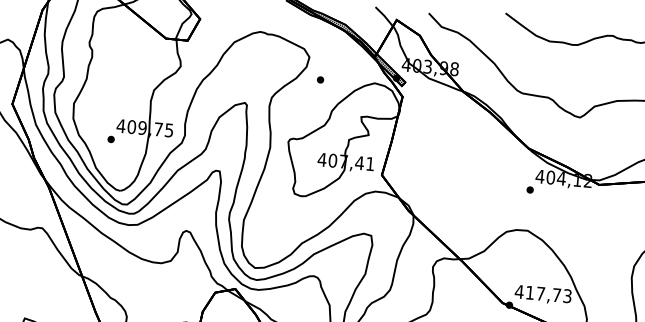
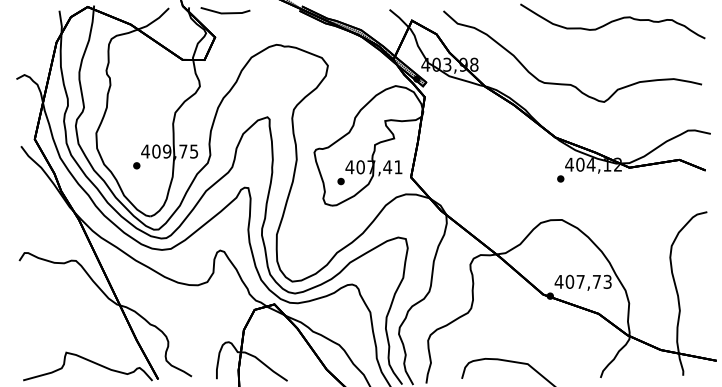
part: (319, 79) -> (340, 181), moved
text: (529, 292) -> (569, 281), 417,73 -> 407,73

